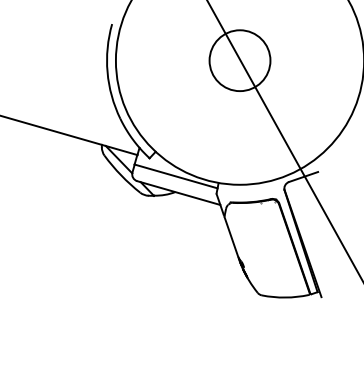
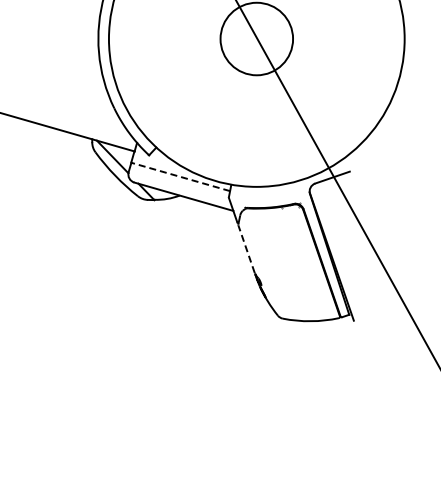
line: (175, 176) -> (180, 176), solid -> dashed
line: (231, 236) -> (246, 248), solid -> dashed

